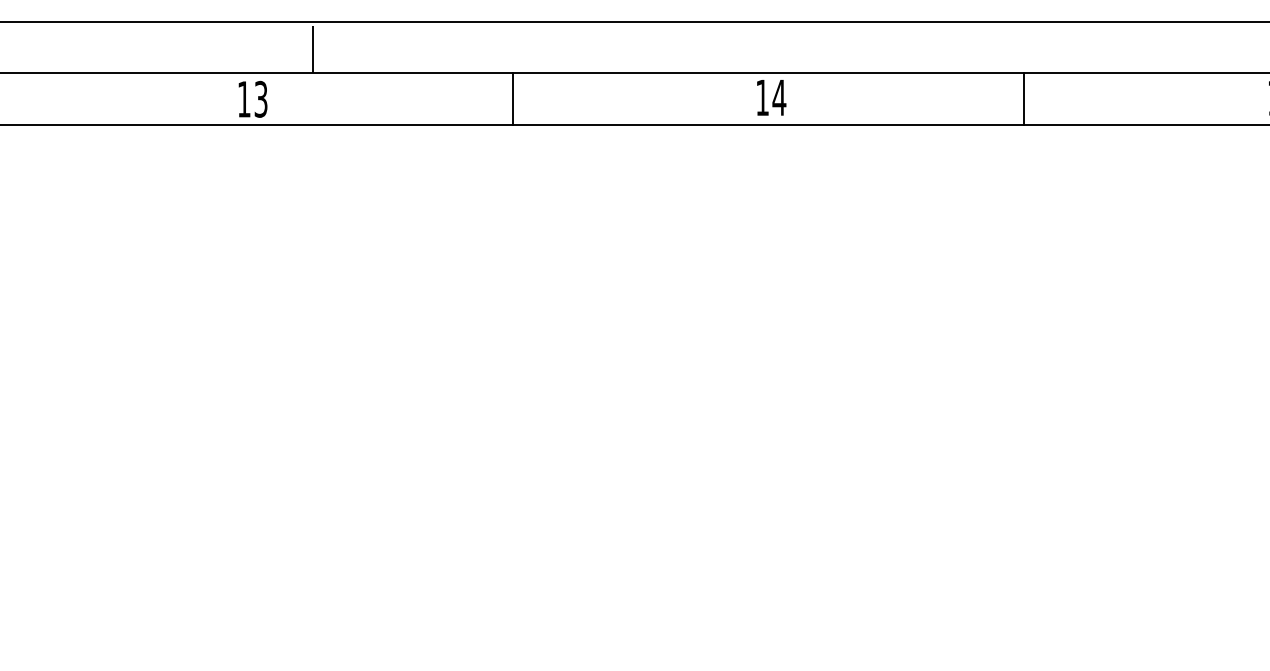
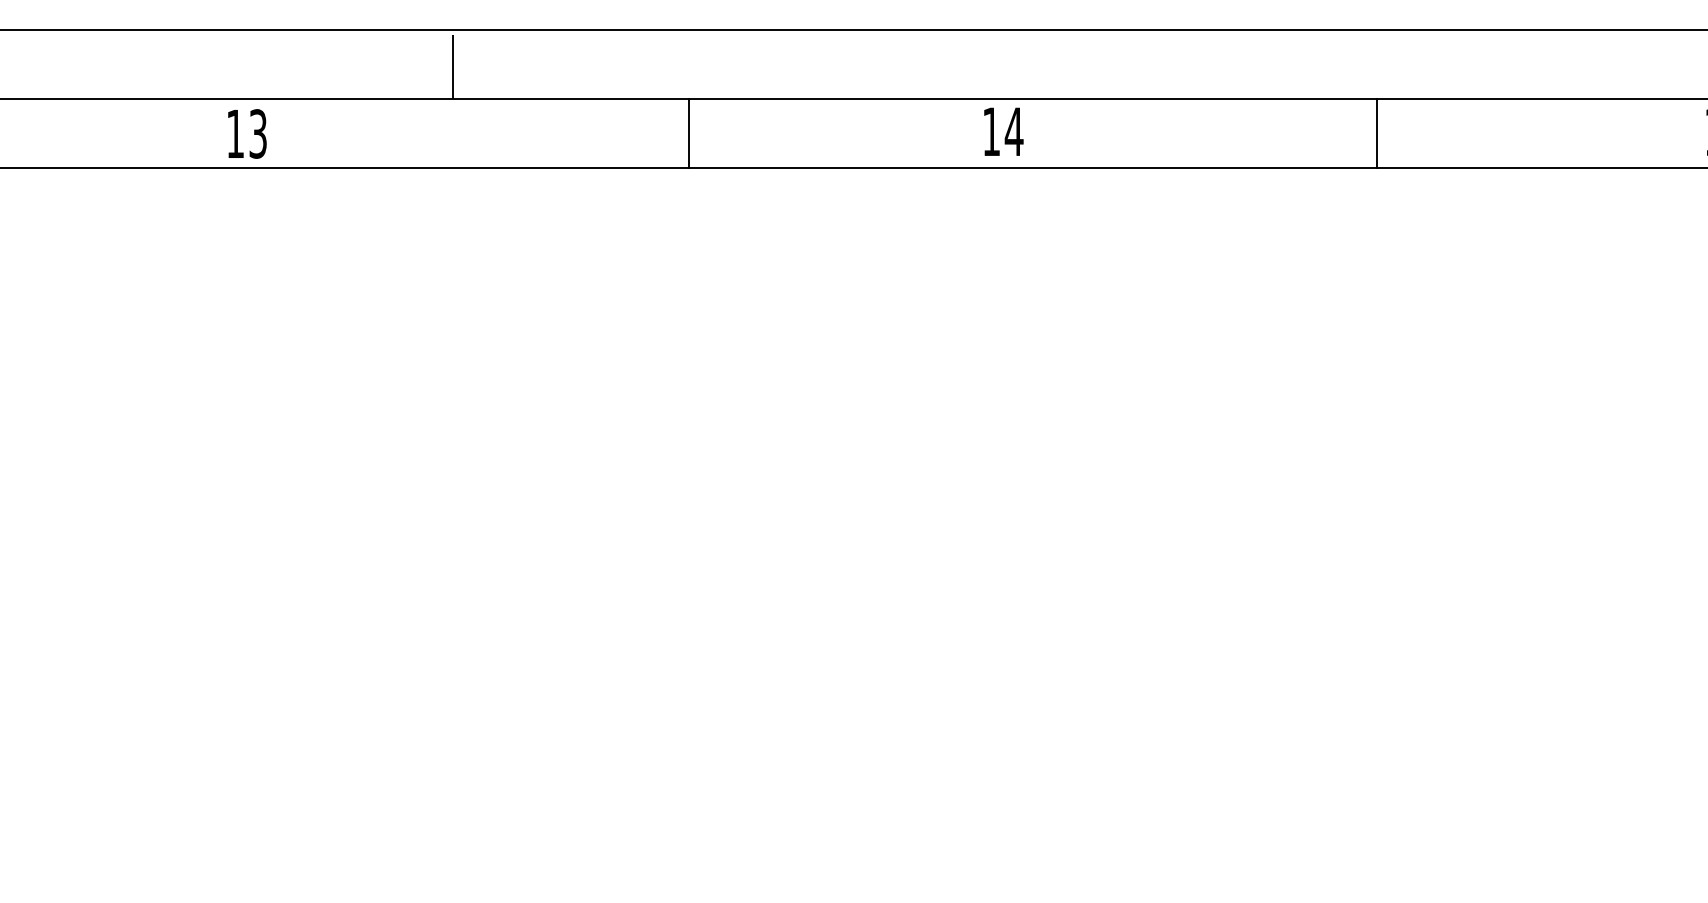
line: (313, 47) -> (453, 64), moved
text: (771, 97) -> (1003, 131), moved
text: (253, 99) -> (247, 133), moved

